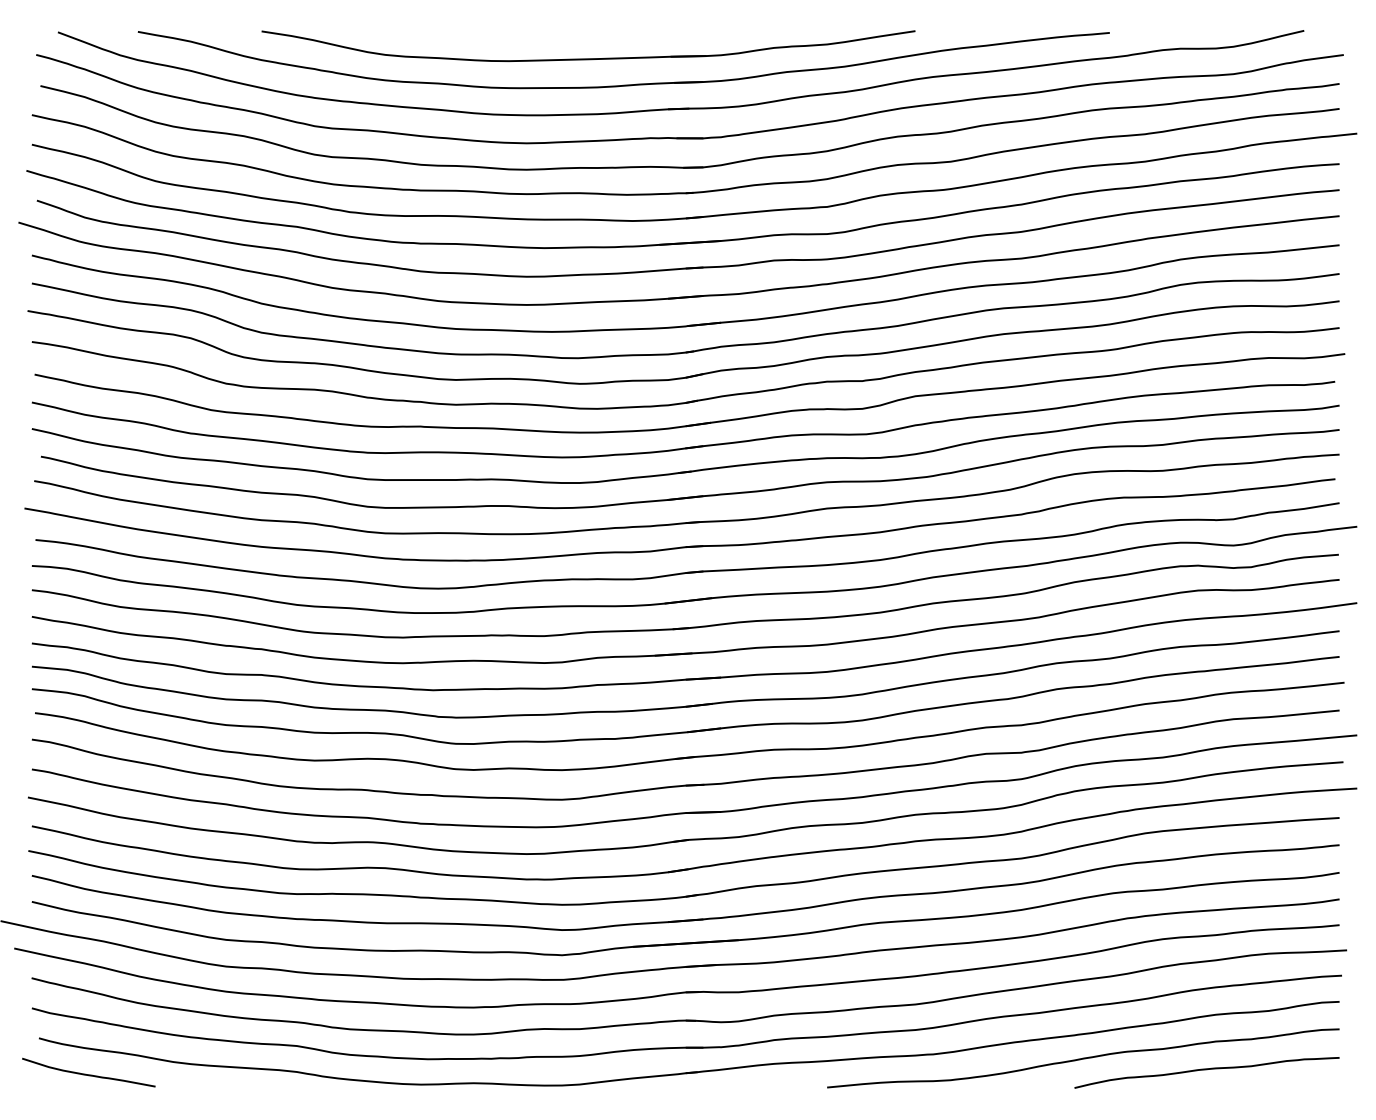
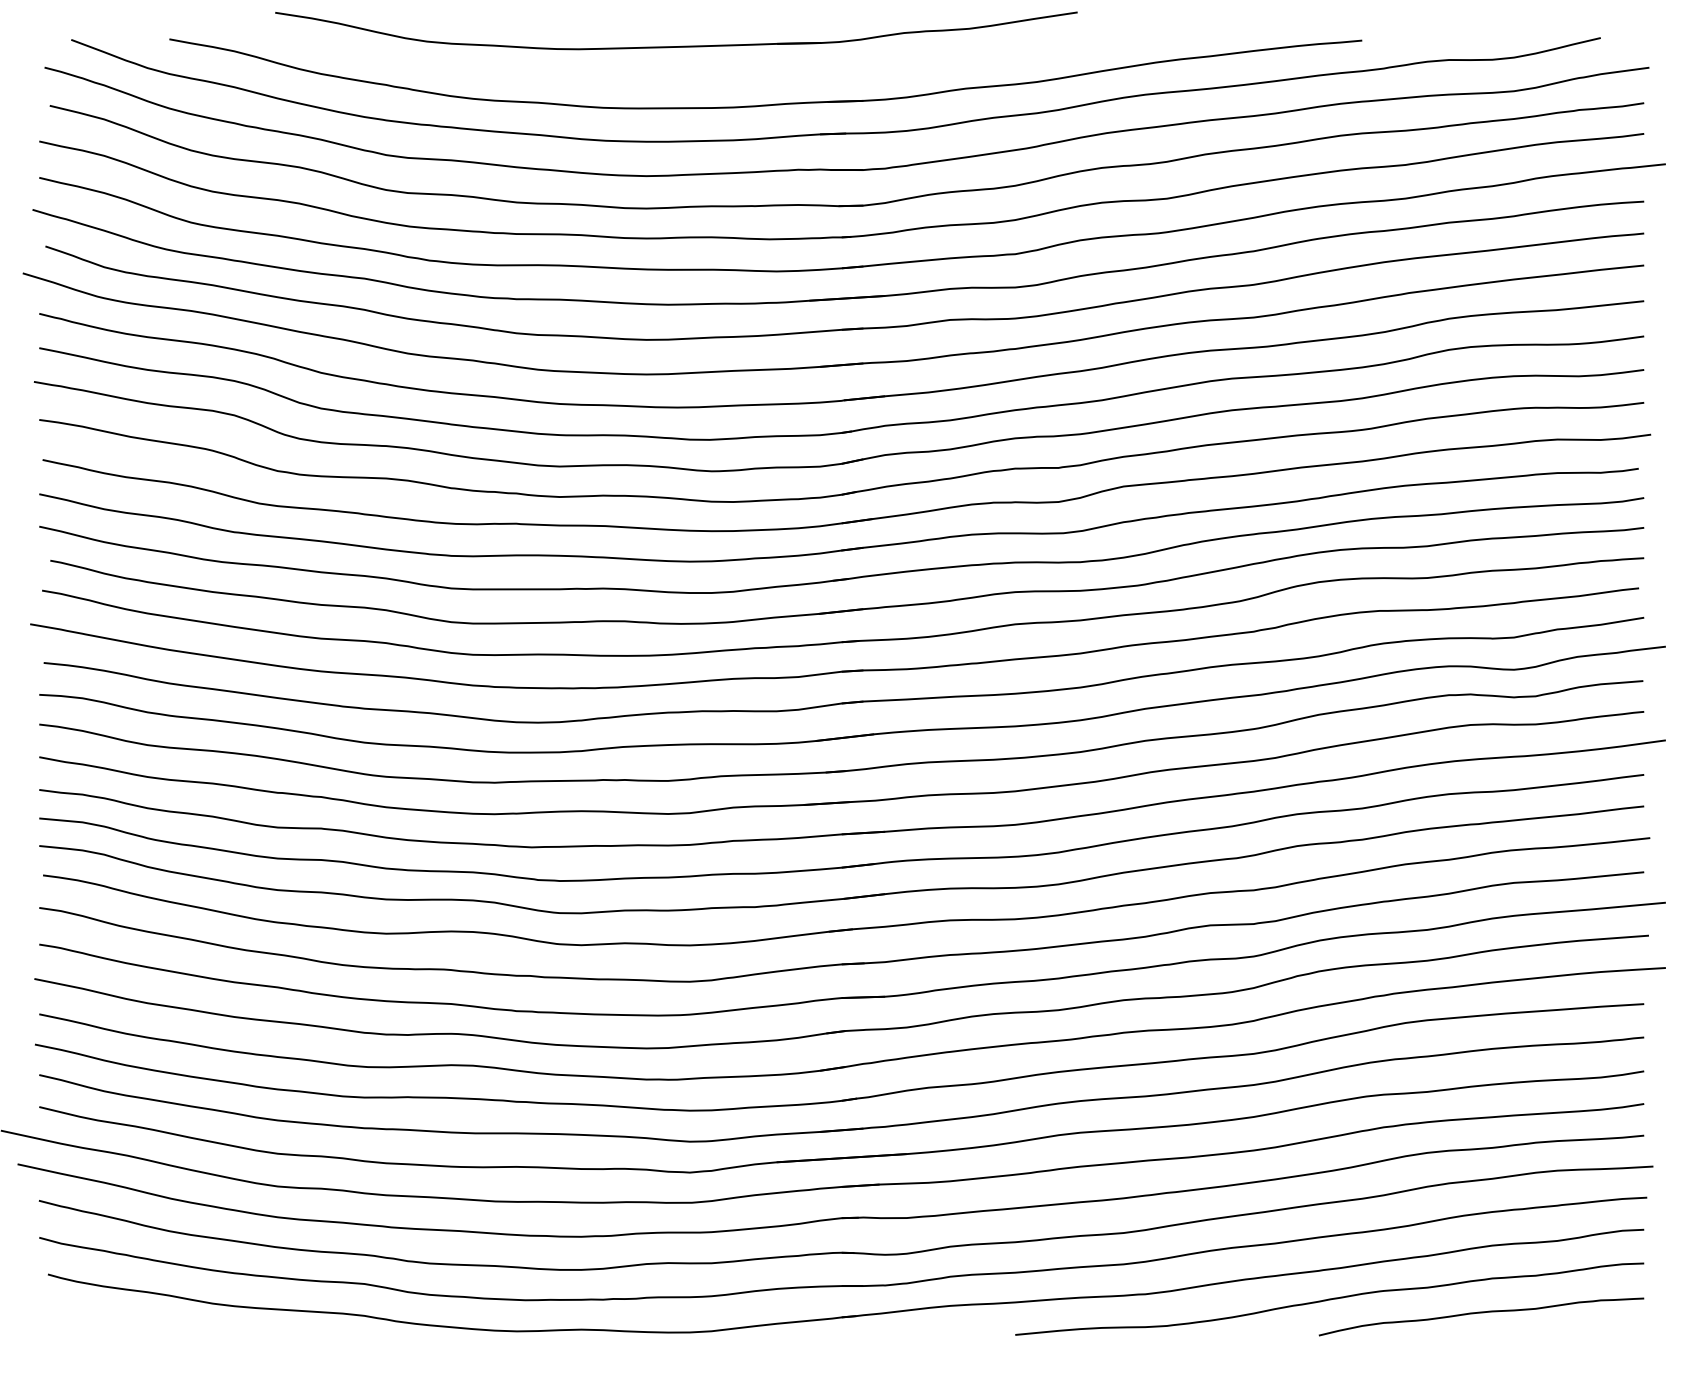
part: (588, 58) -> (676, 46), moved
curve: (88, 1074) -> (108, 1318), removed

